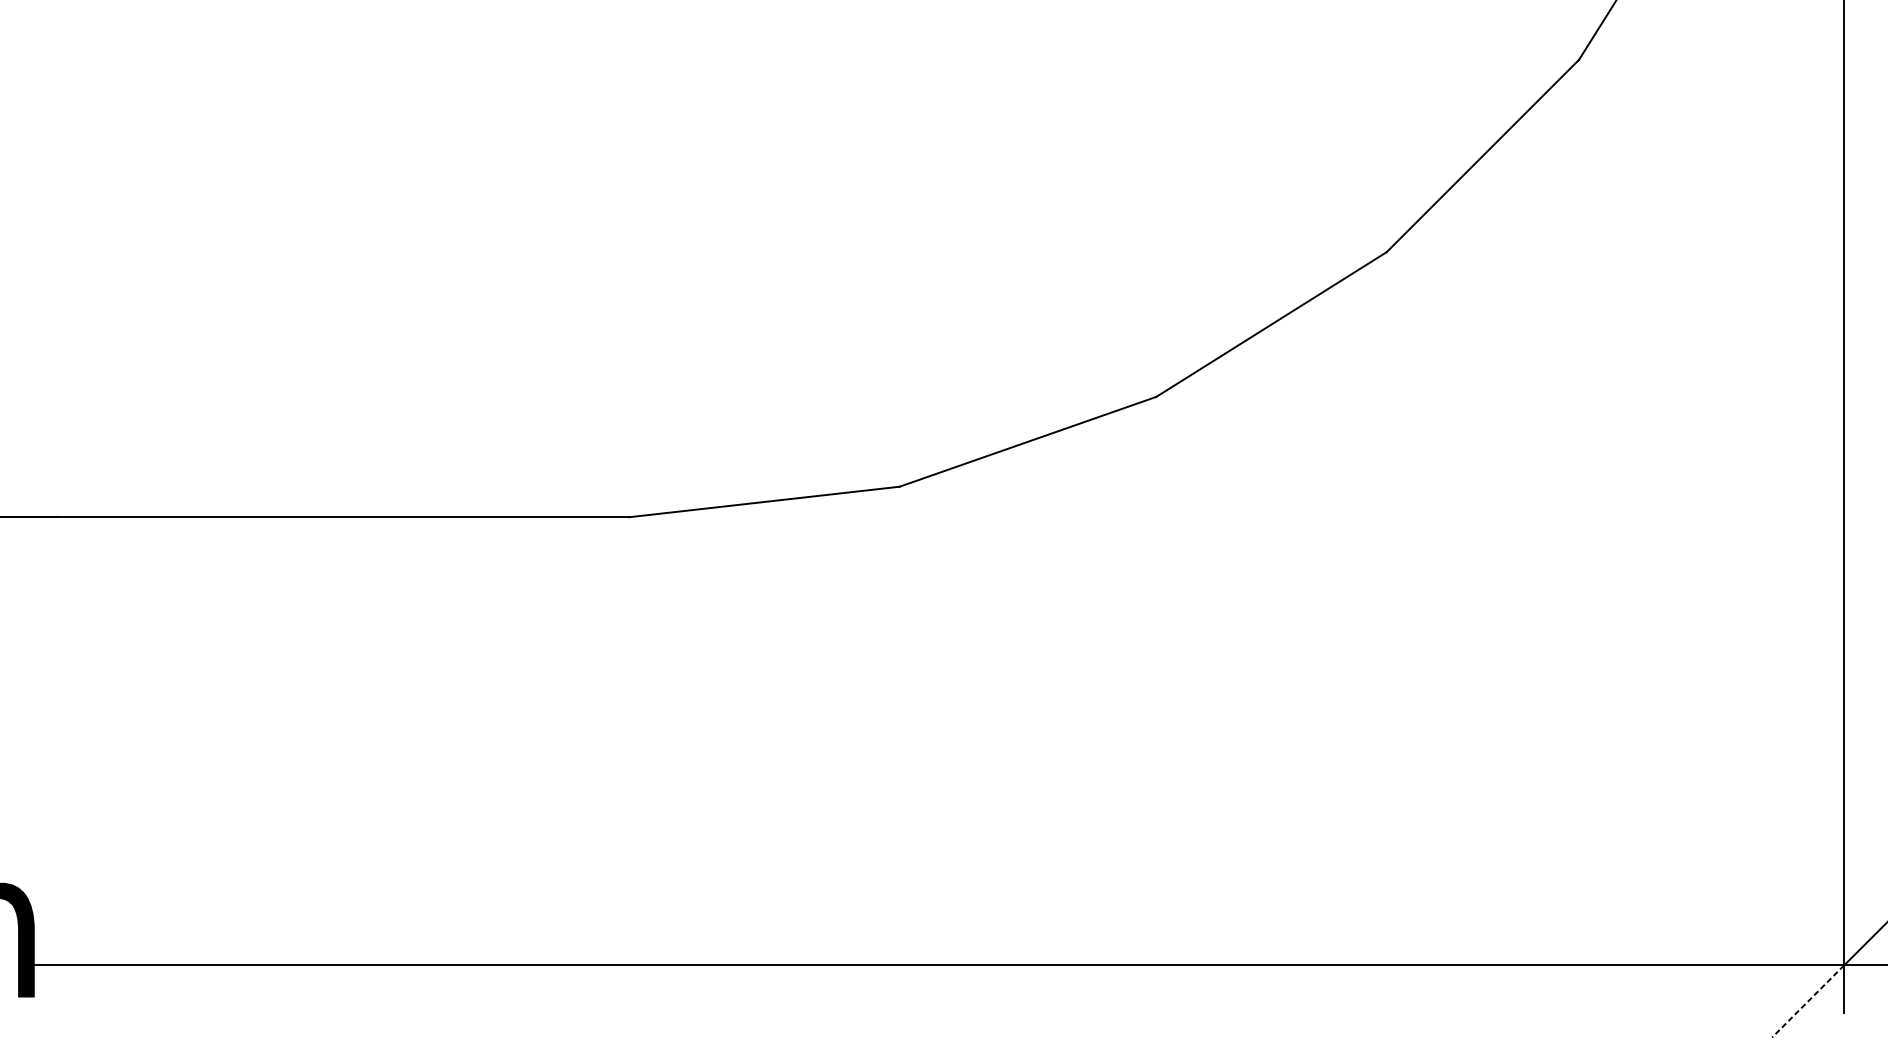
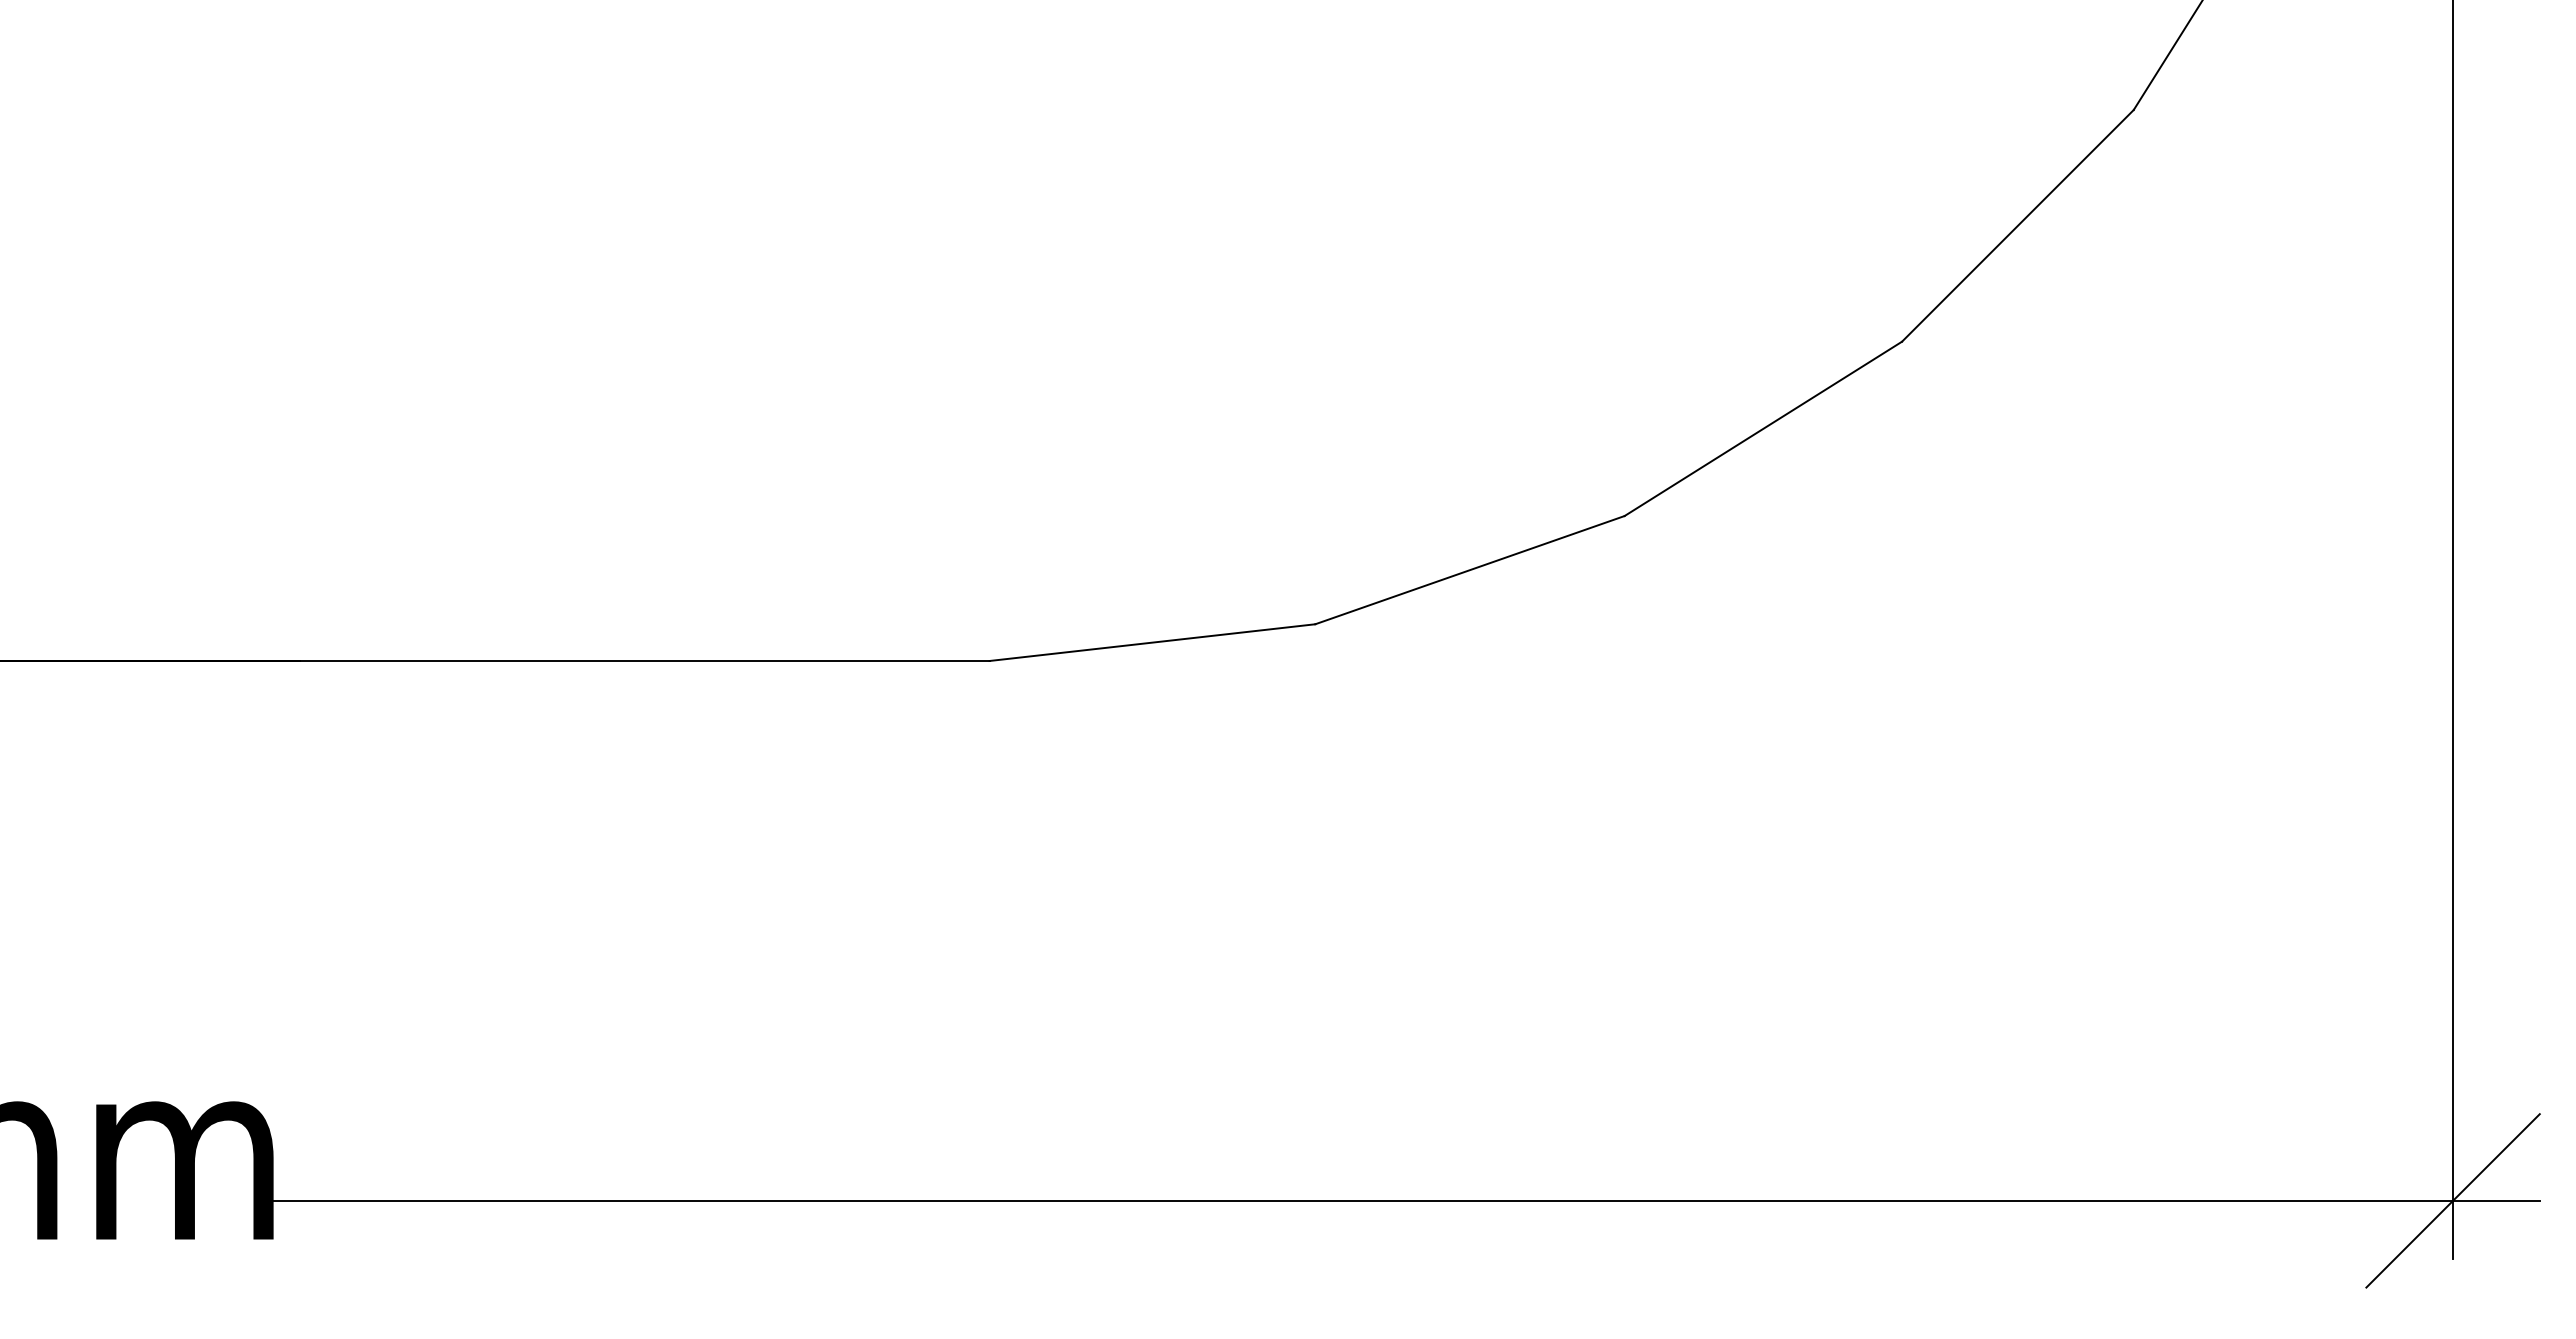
line: (1807, 1001) -> (2409, 1244), dashed -> solid

